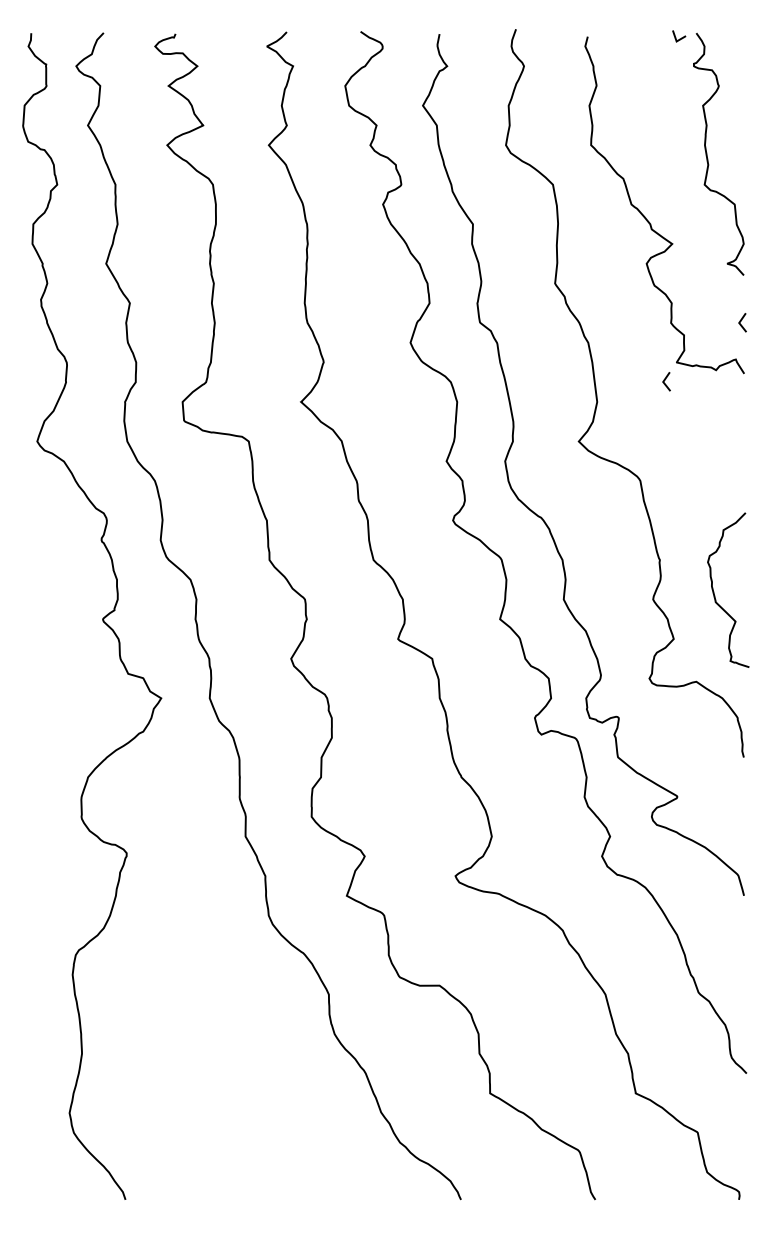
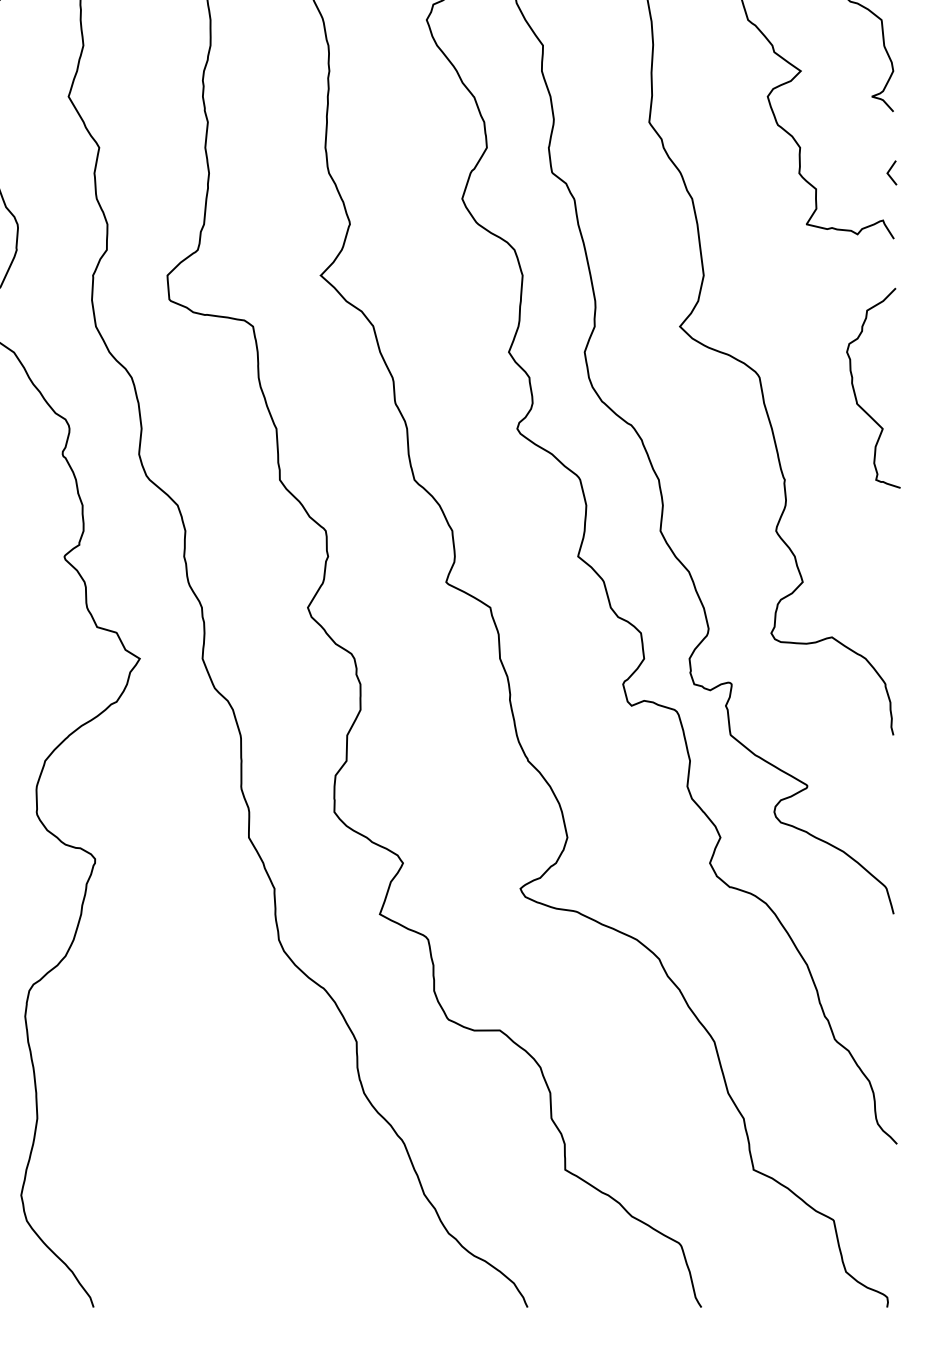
line: (665, 380) -> (792, 247), removed
curve: (714, 591) -> (855, 389), moved

